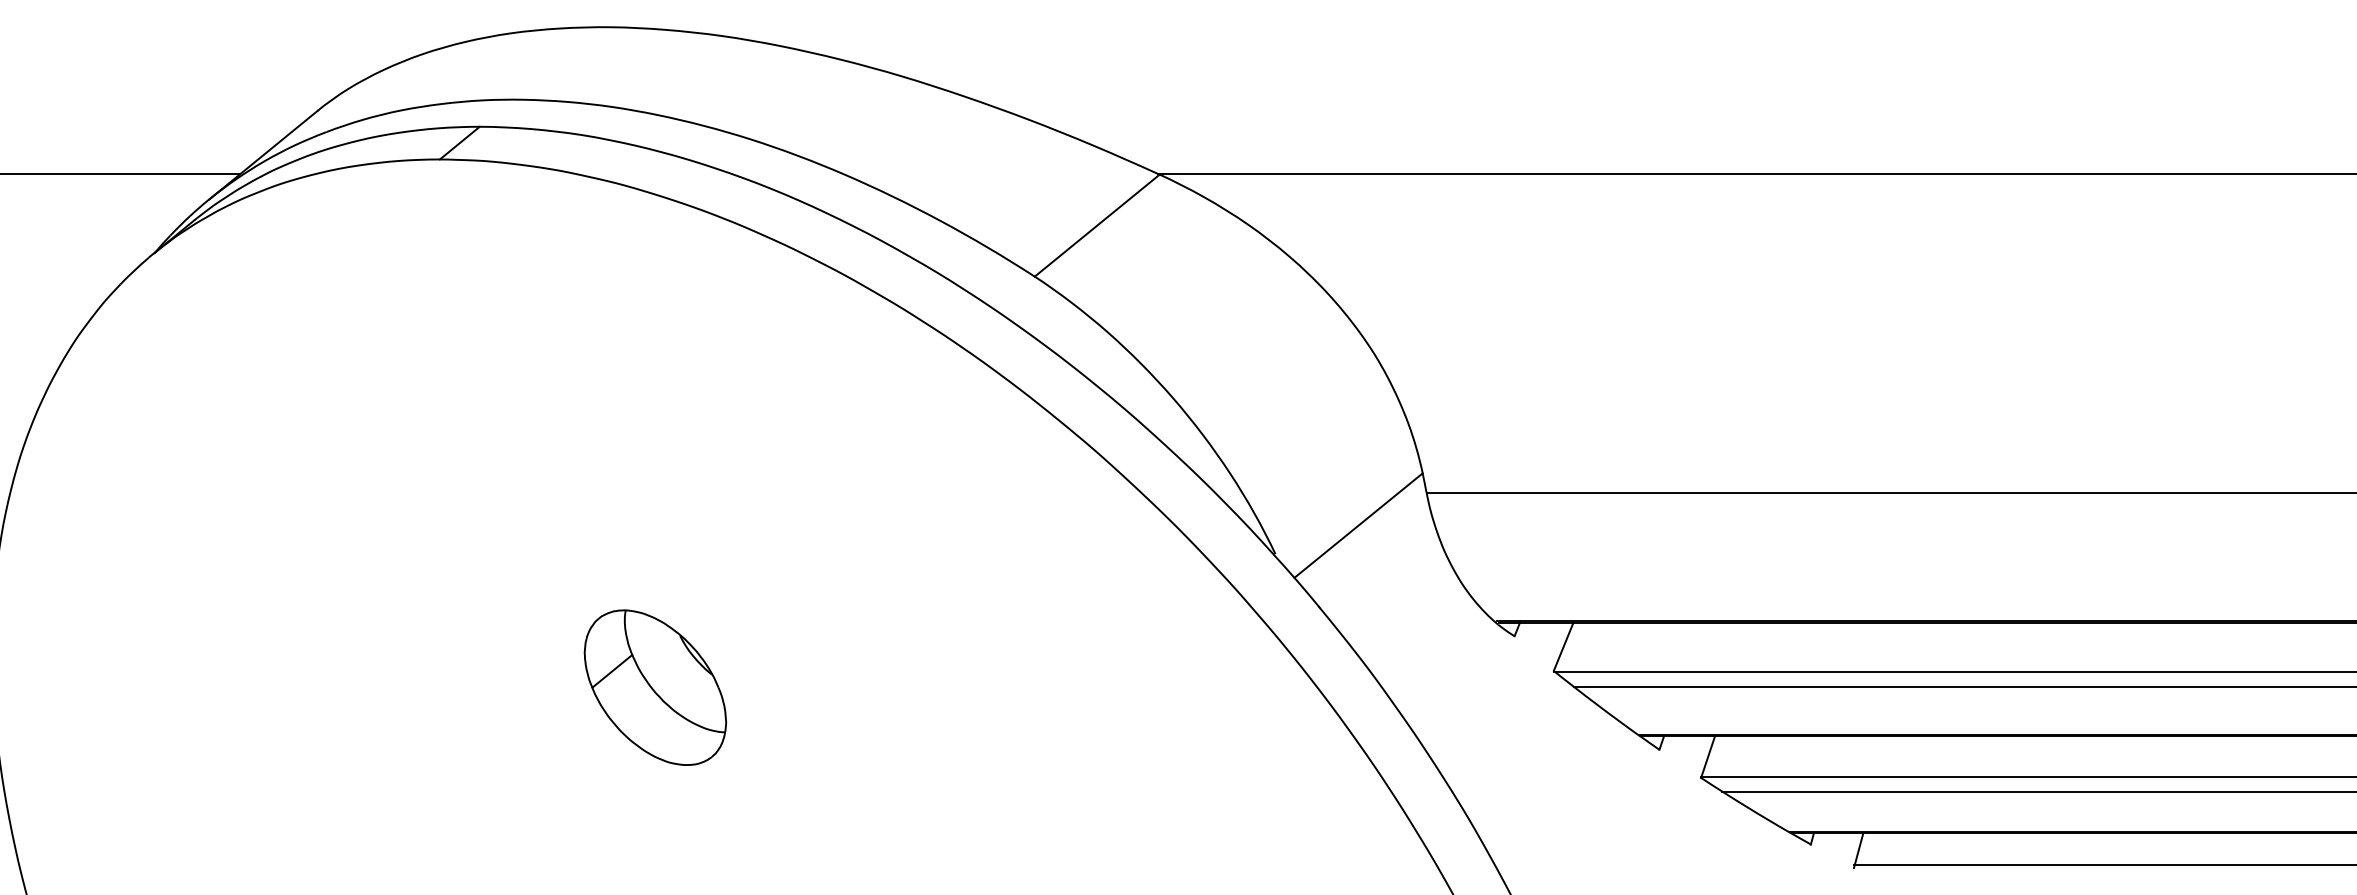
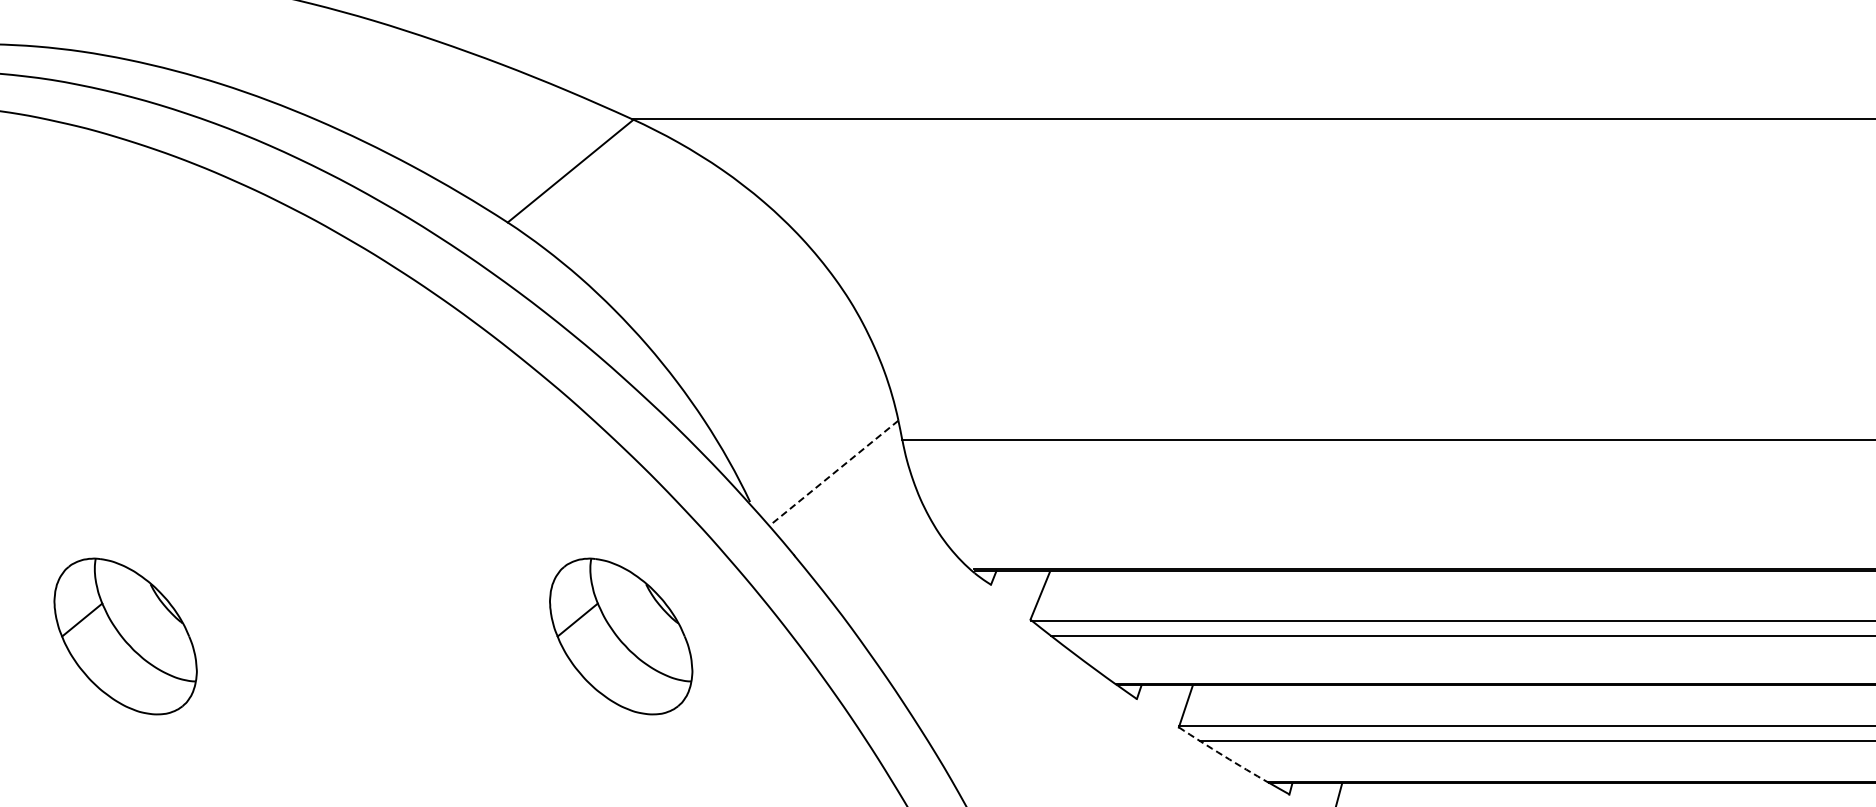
line: (1358, 525) -> (833, 473), solid -> dashed
part: (1147, 687) -> (621, 636), added
arc: (1745, 806) -> (1223, 756), solid -> dashed

